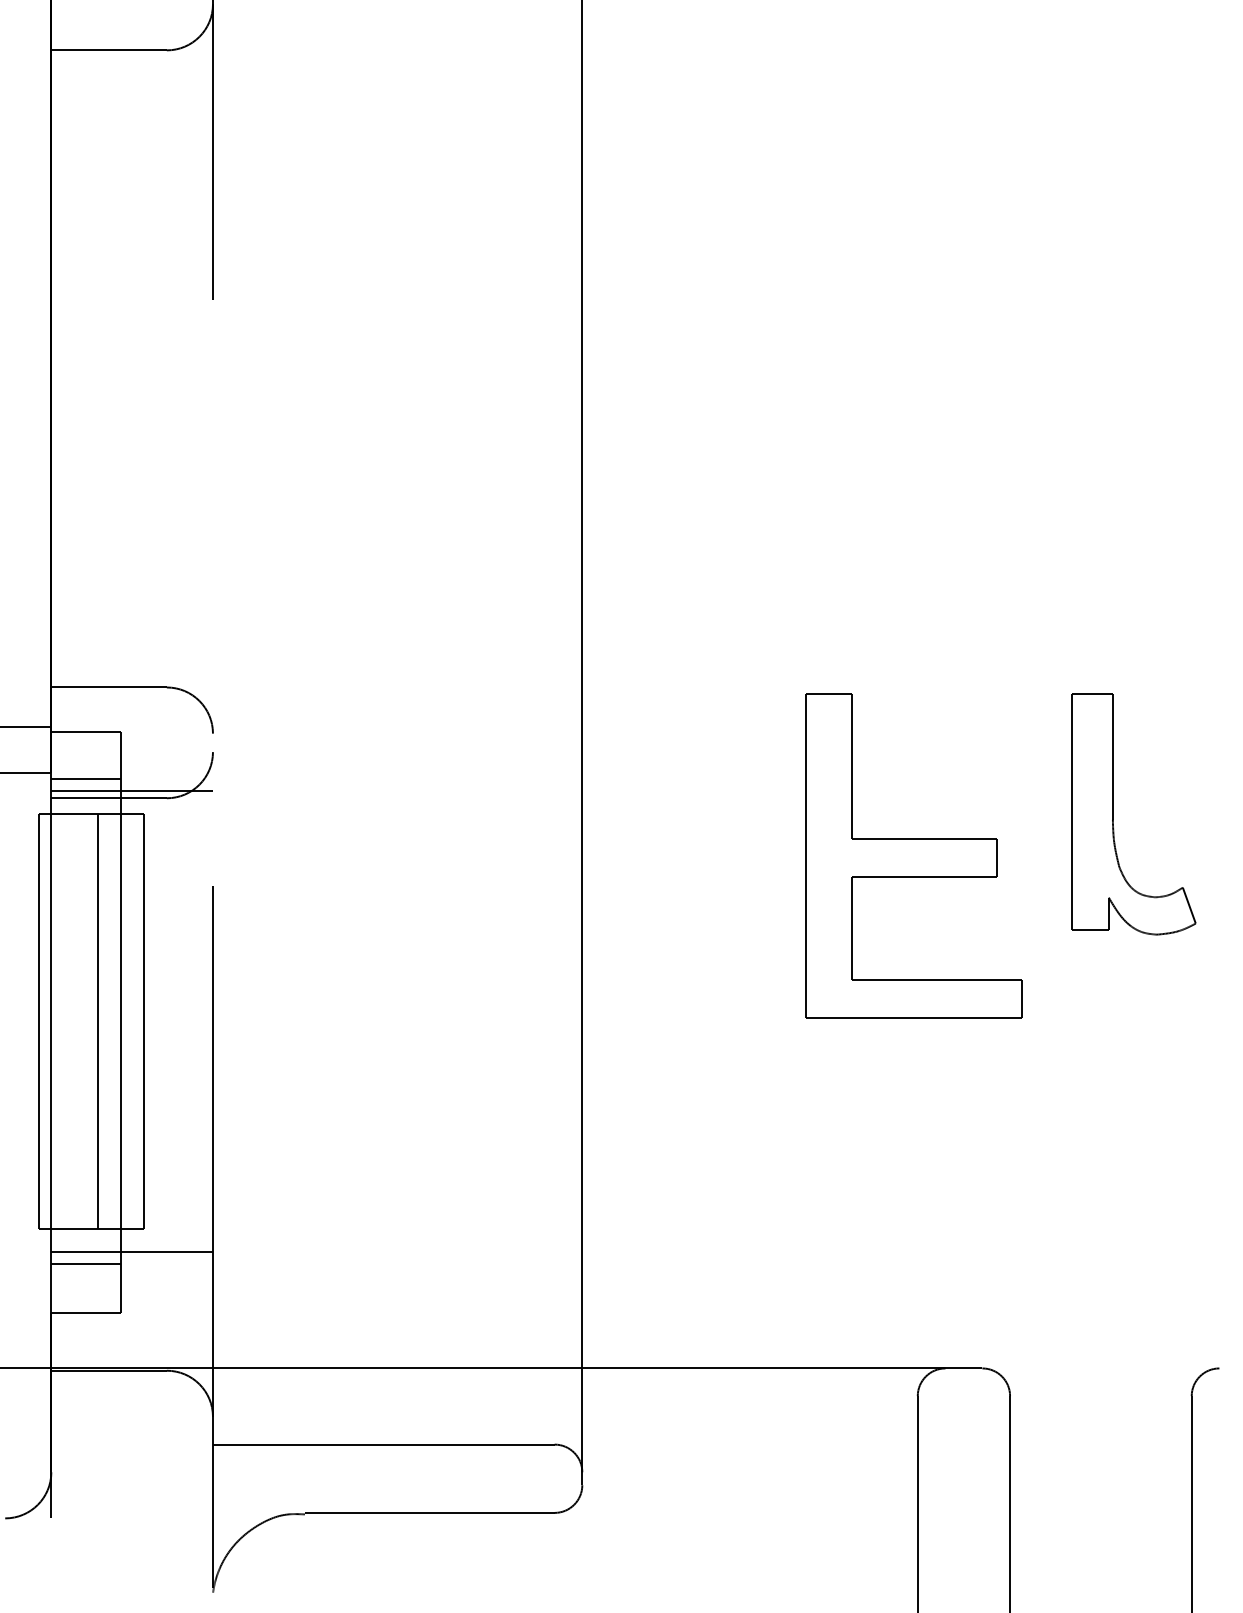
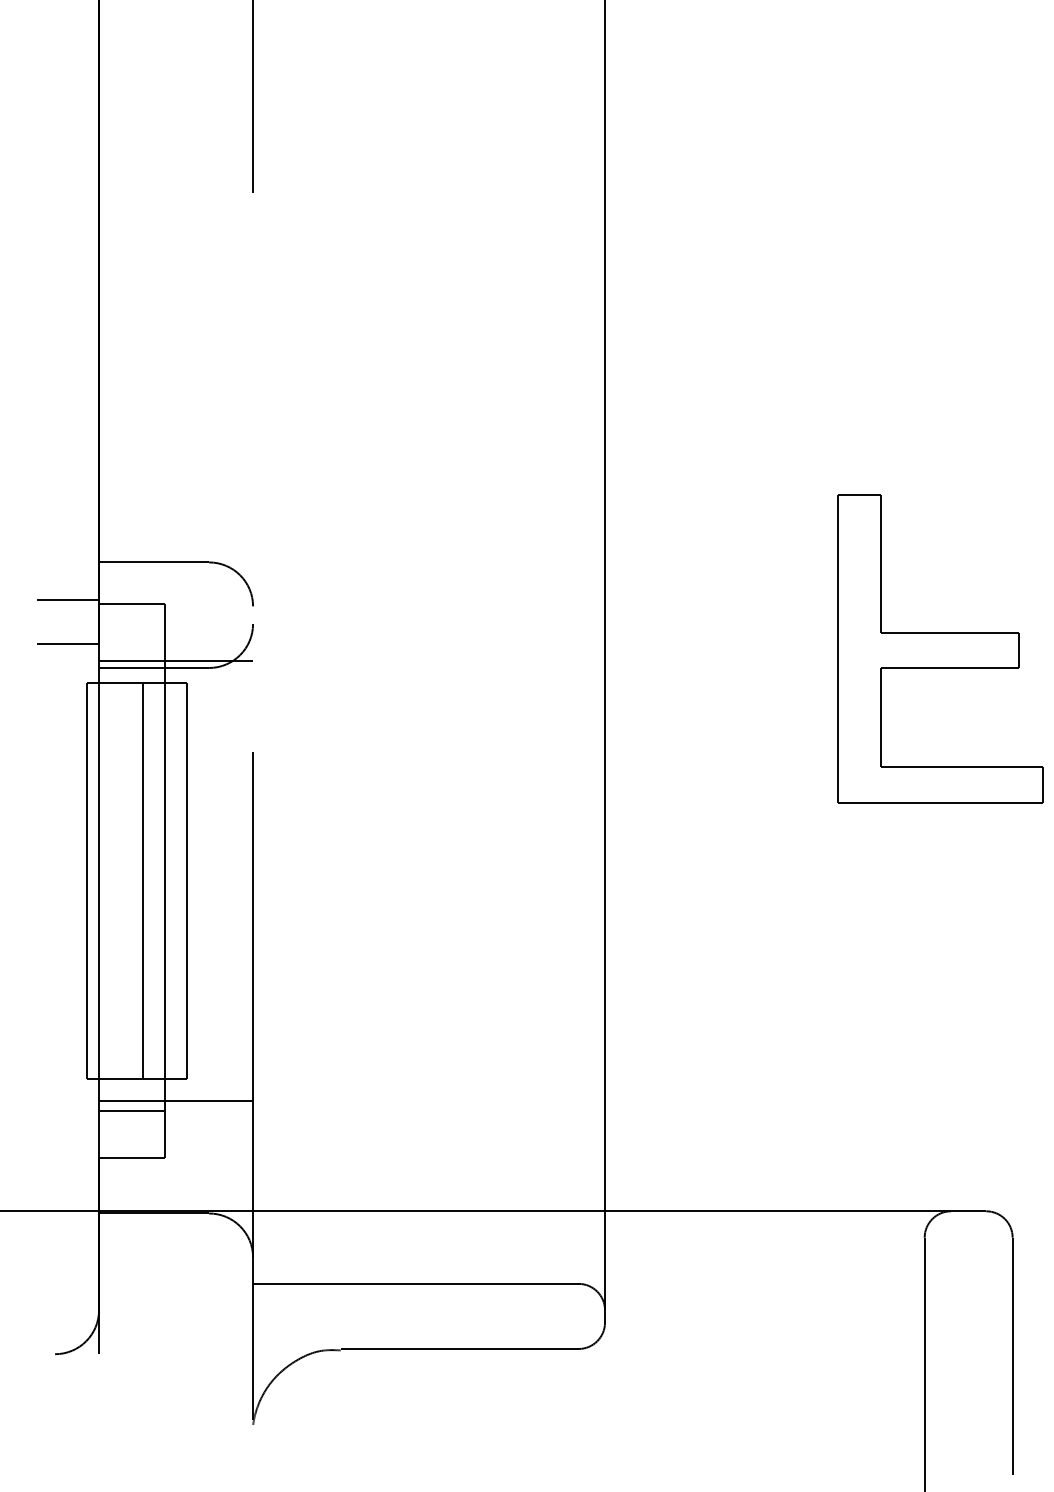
line: (85, 779) -> (131, 650), removed
part: (913, 855) -> (939, 648), moved

